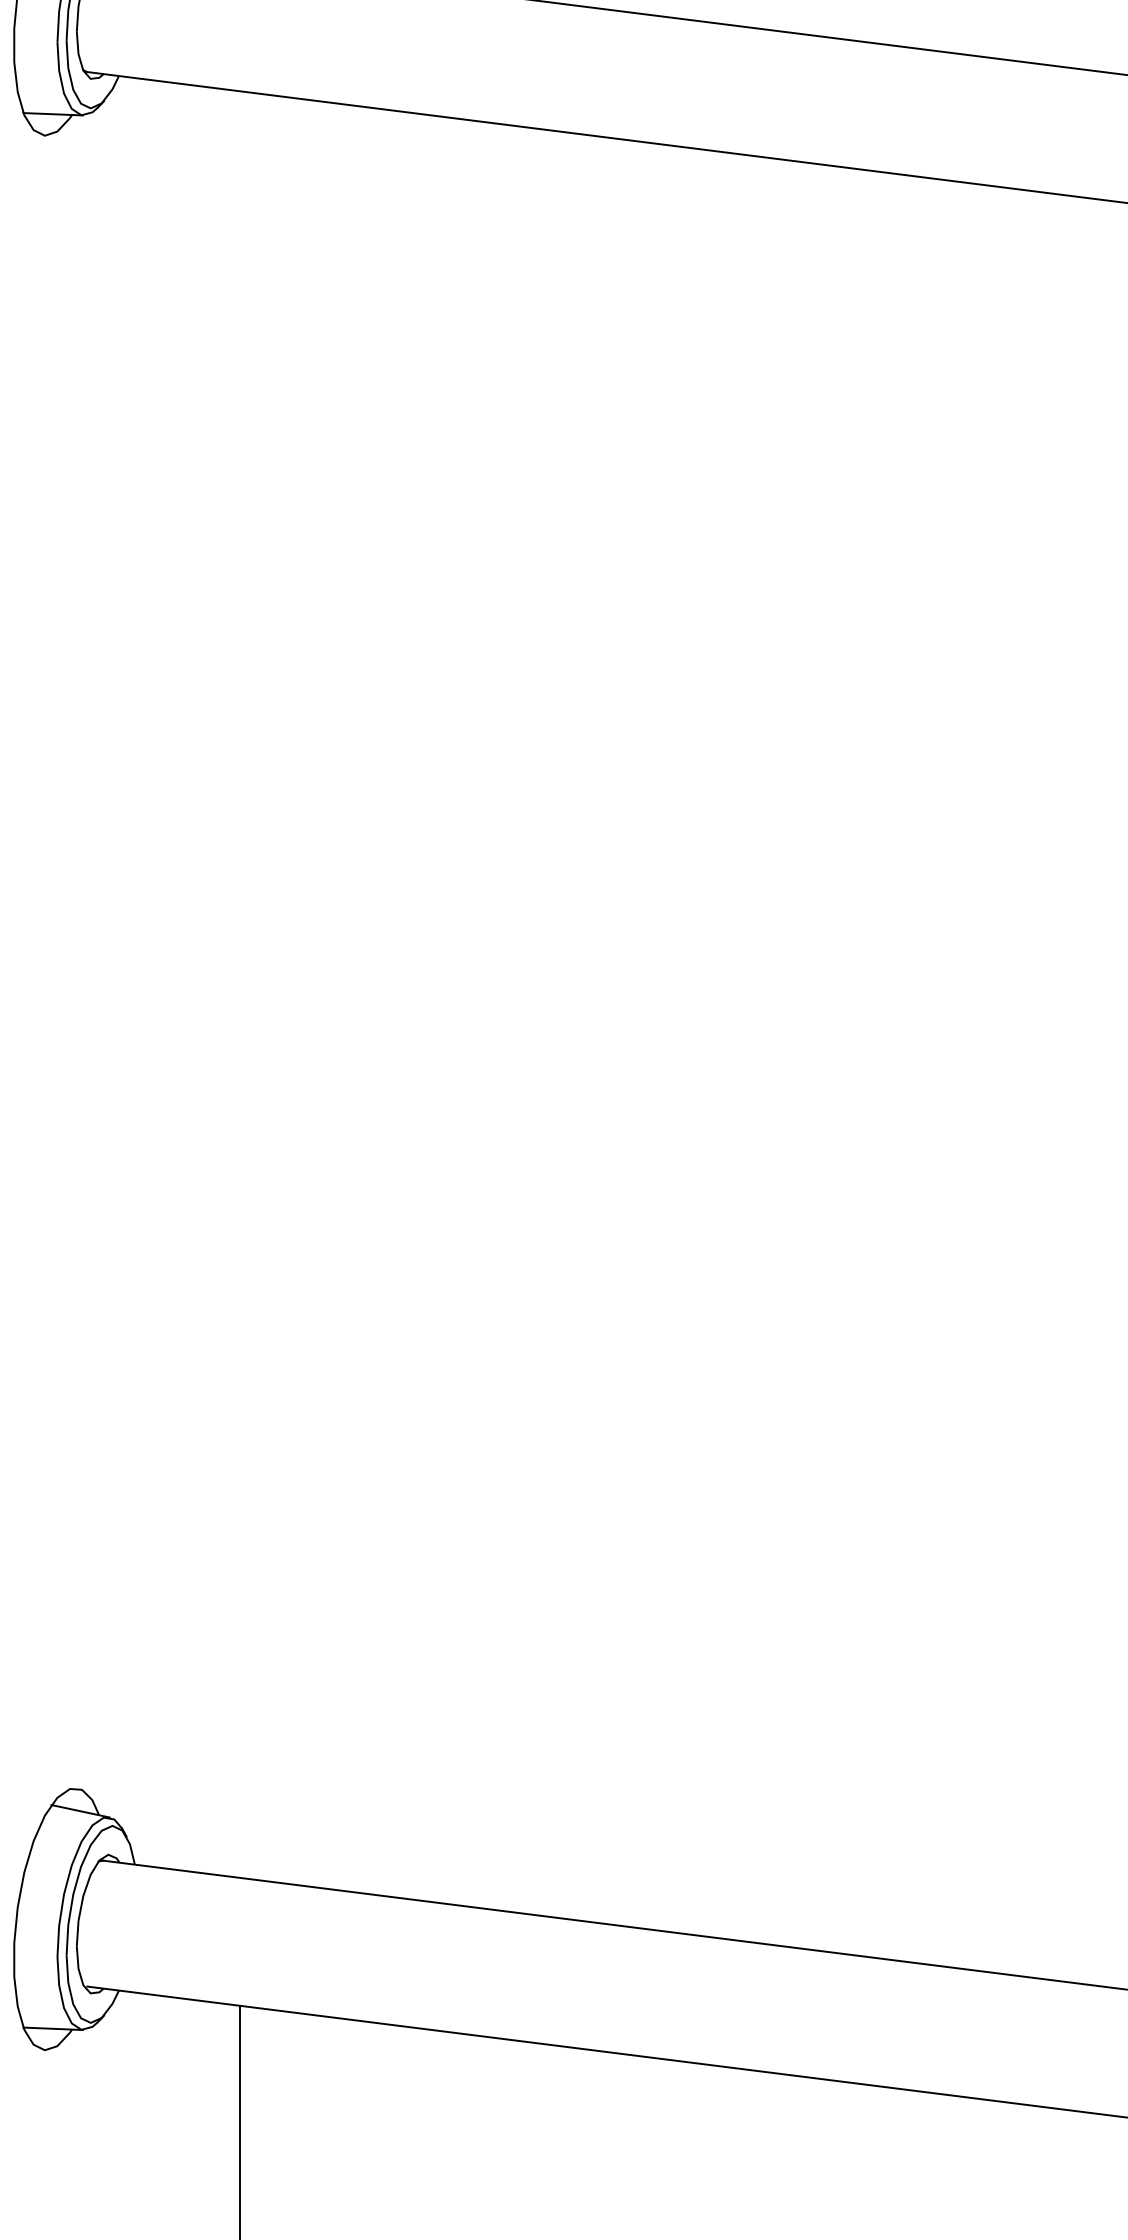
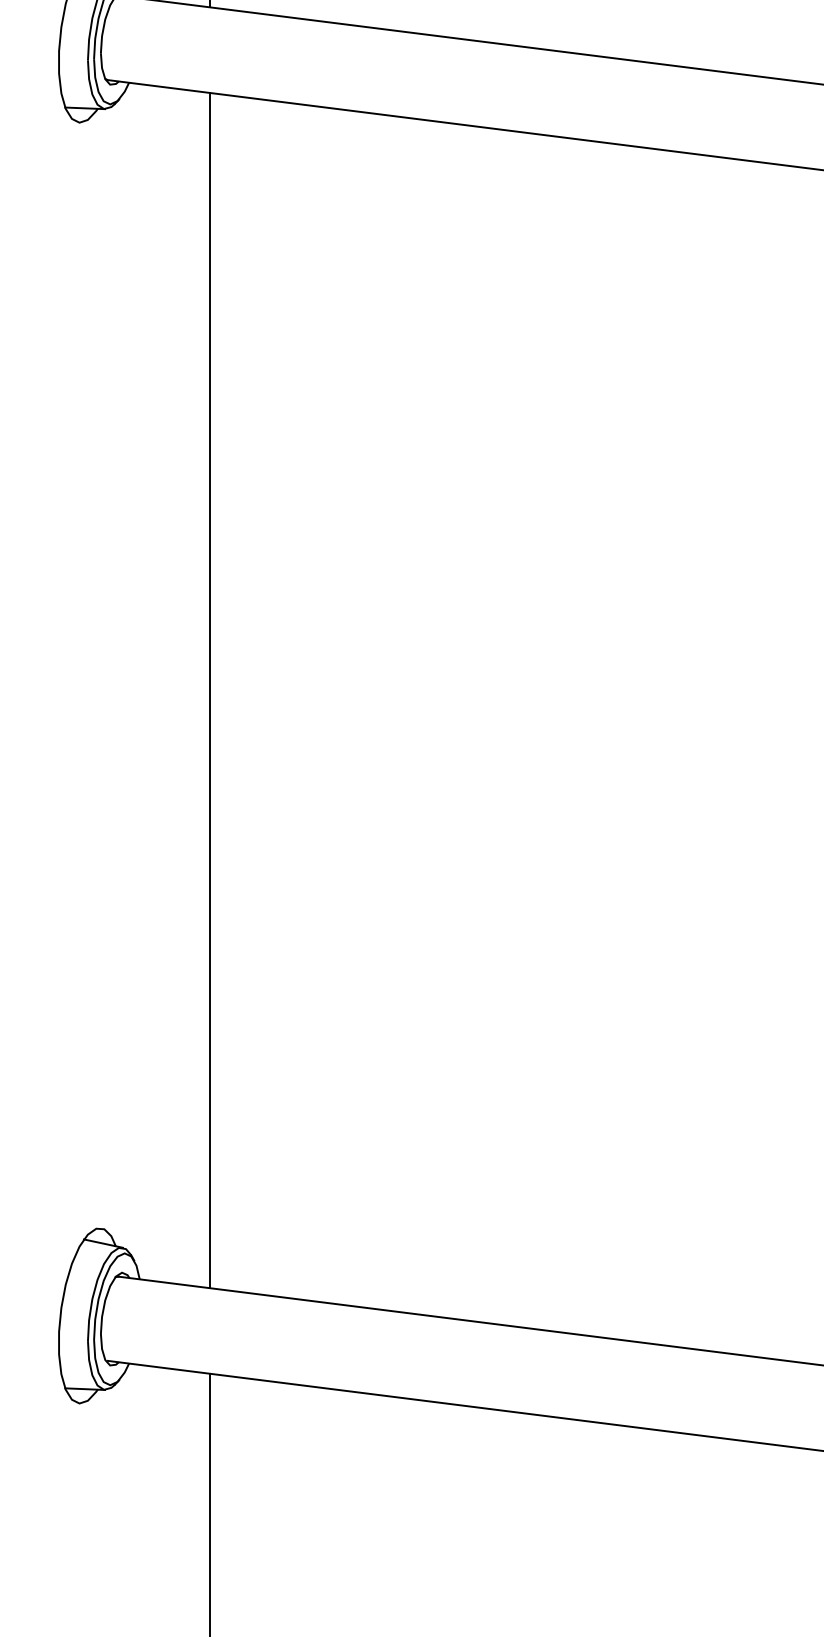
line: (240, 984) -> (210, 690), added

